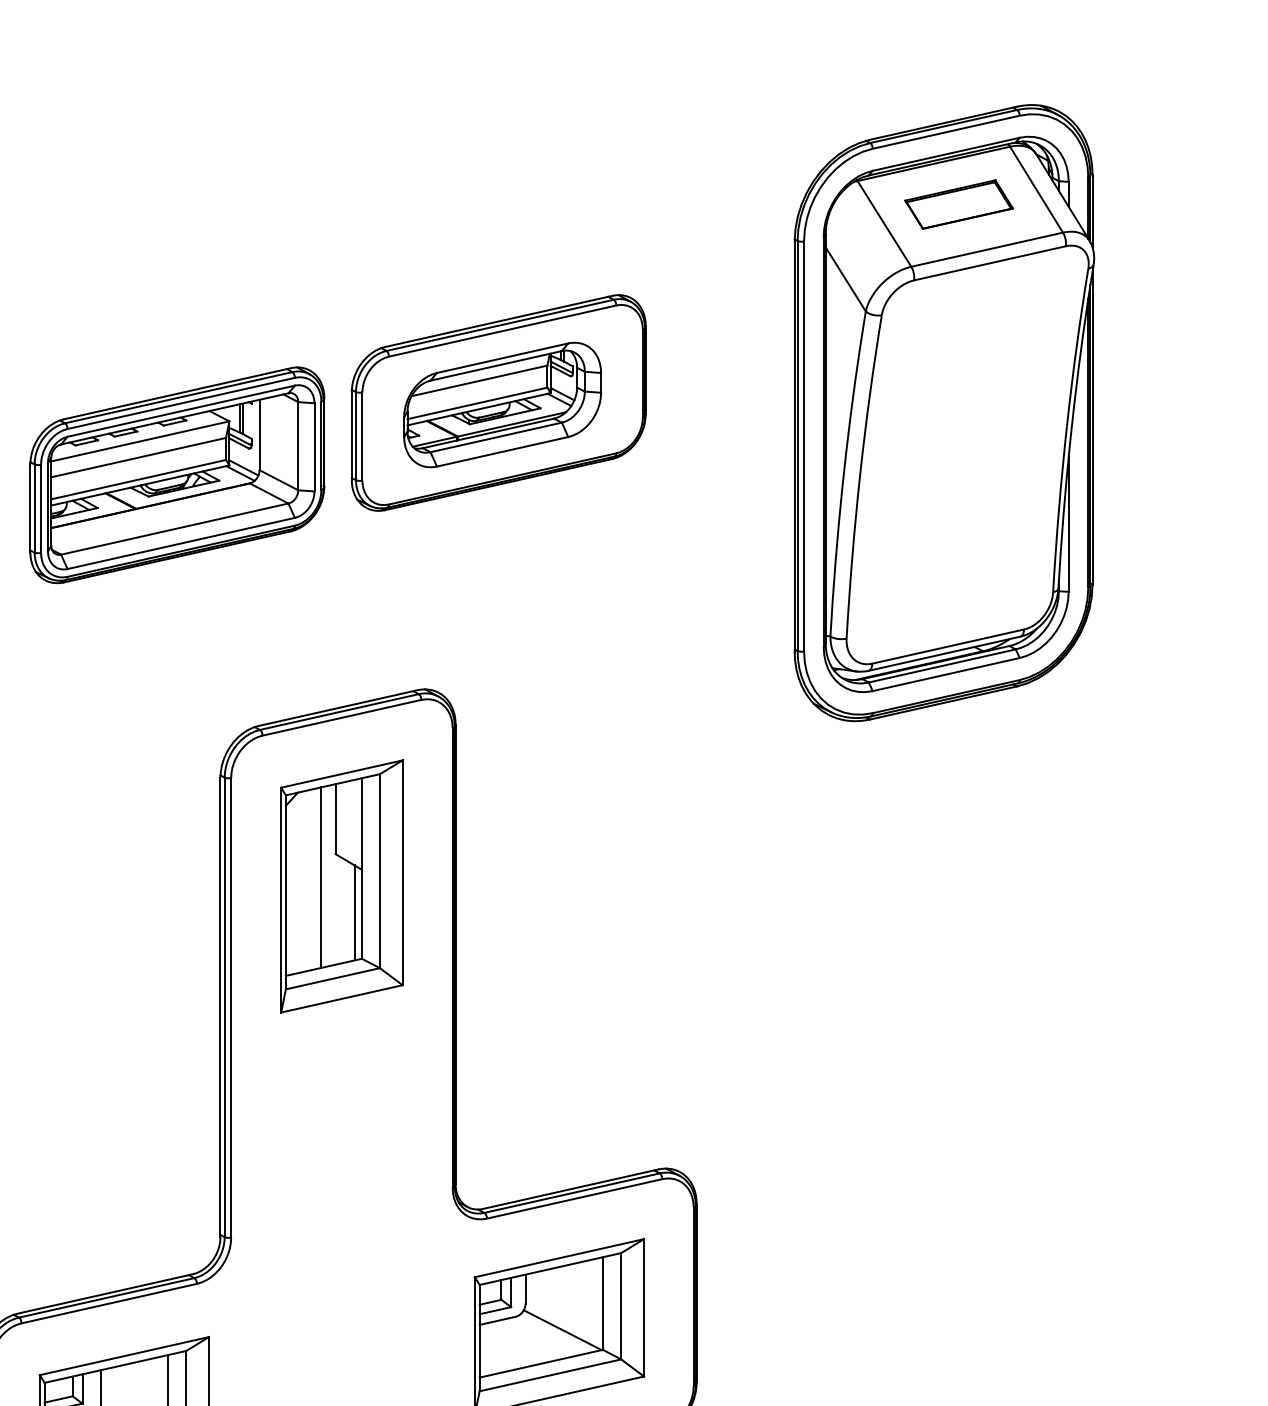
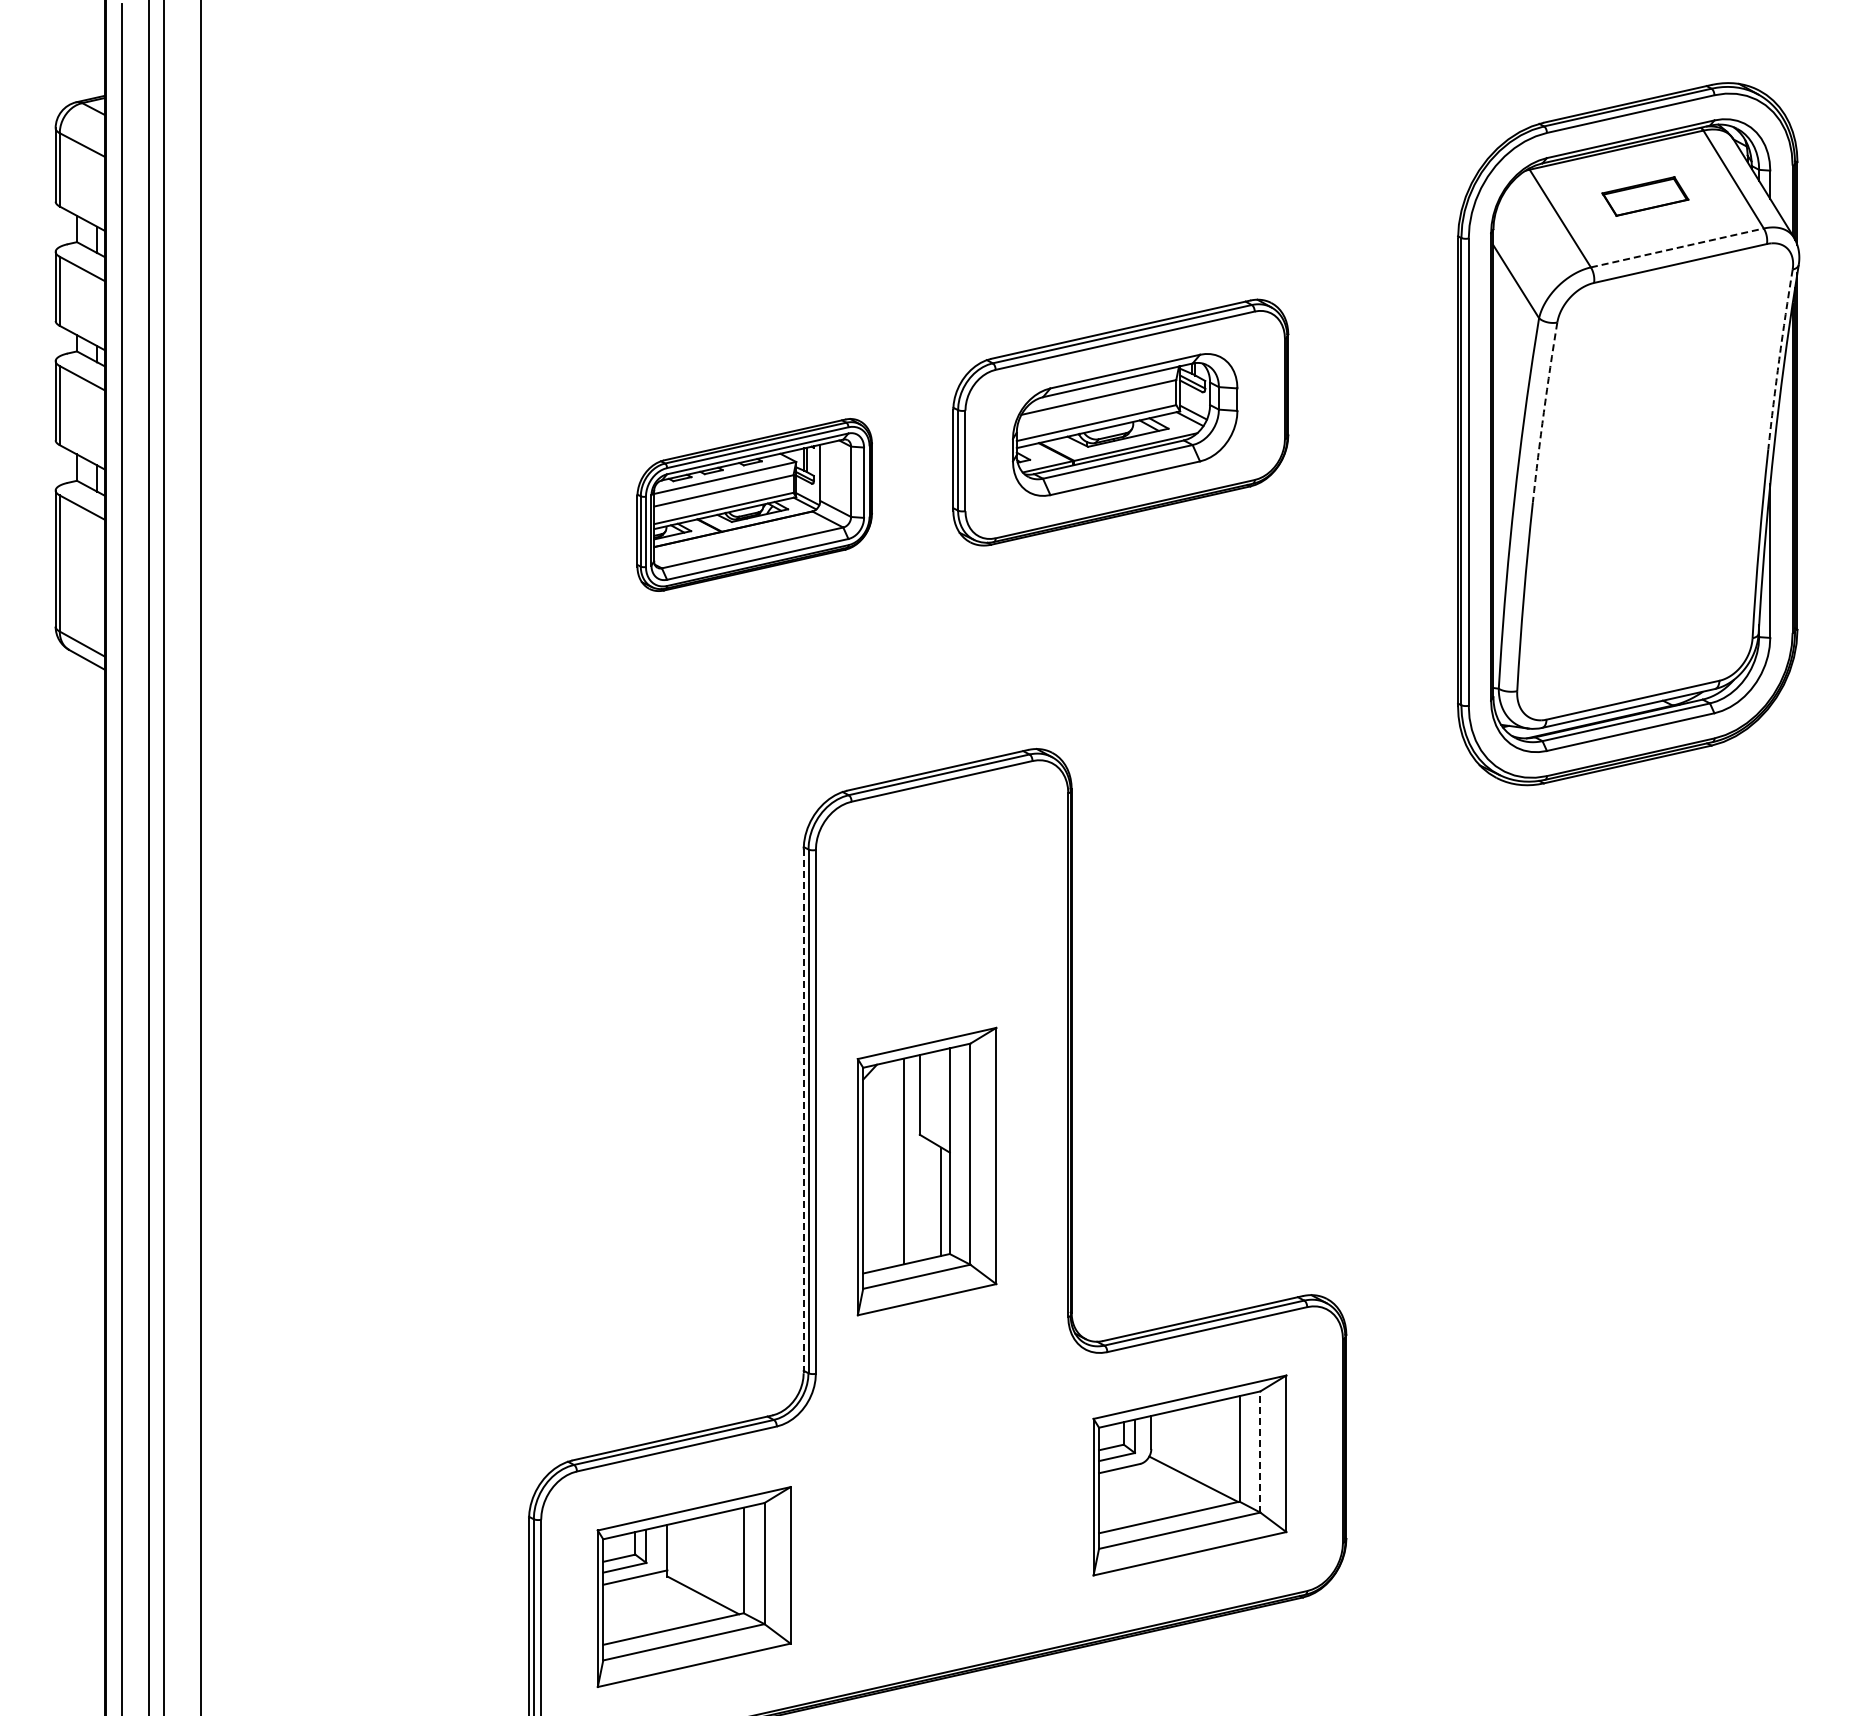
part: (959, 204) -> (1645, 196), size x0.7
line: (987, 249) -> (1677, 247), solid -> dashed
arc: (1076, 347) -> (1779, 359), solid -> dashed
arc: (869, 394) -> (1543, 412), solid -> dashed
part: (177, 474) -> (754, 504), size x0.7
part: (341, 886) -> (926, 1171), moved
line: (220, 1007) -> (803, 1111), solid -> dashed
line: (621, 1306) -> (1260, 1452), solid -> dashed

